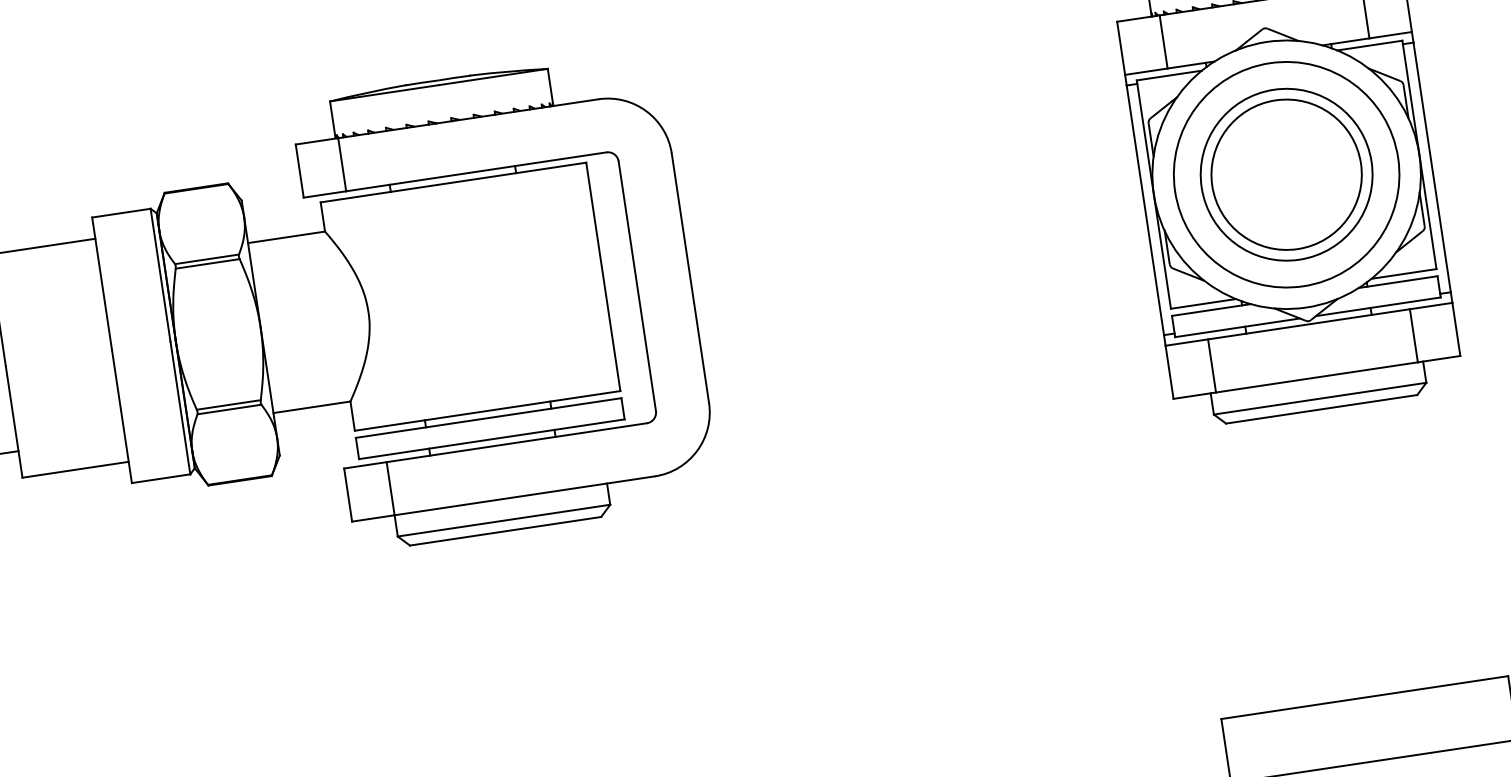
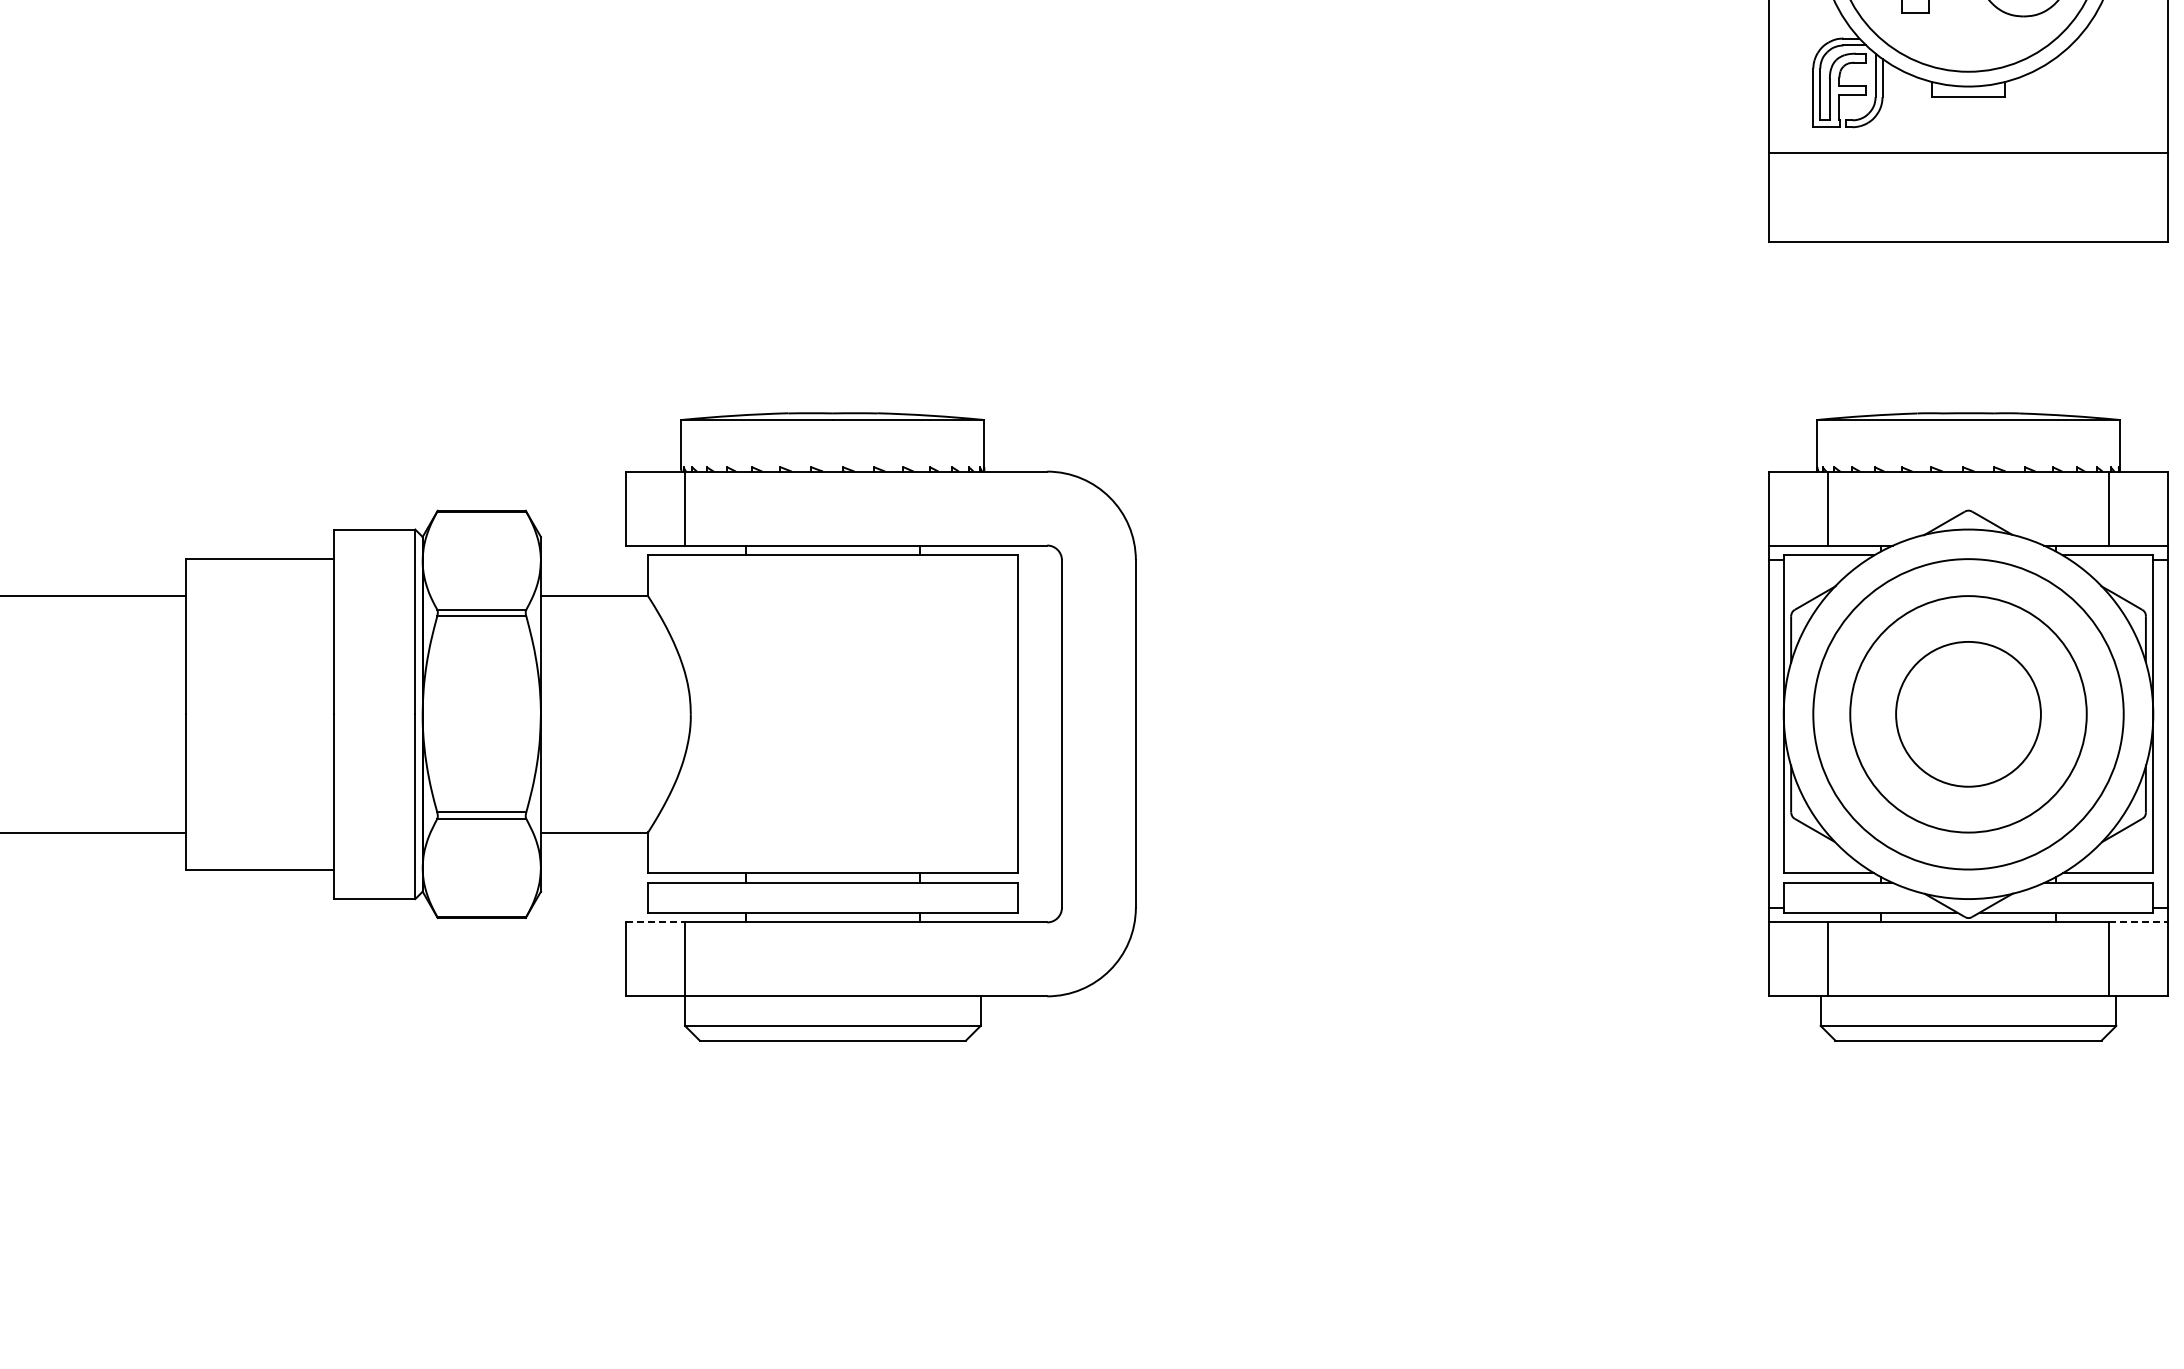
circle: (1286, 174) -> (1968, 713), size x0.7
line: (1431, 306) -> (2138, 922), solid -> dashed
line: (365, 465) -> (655, 922), solid -> dashed

